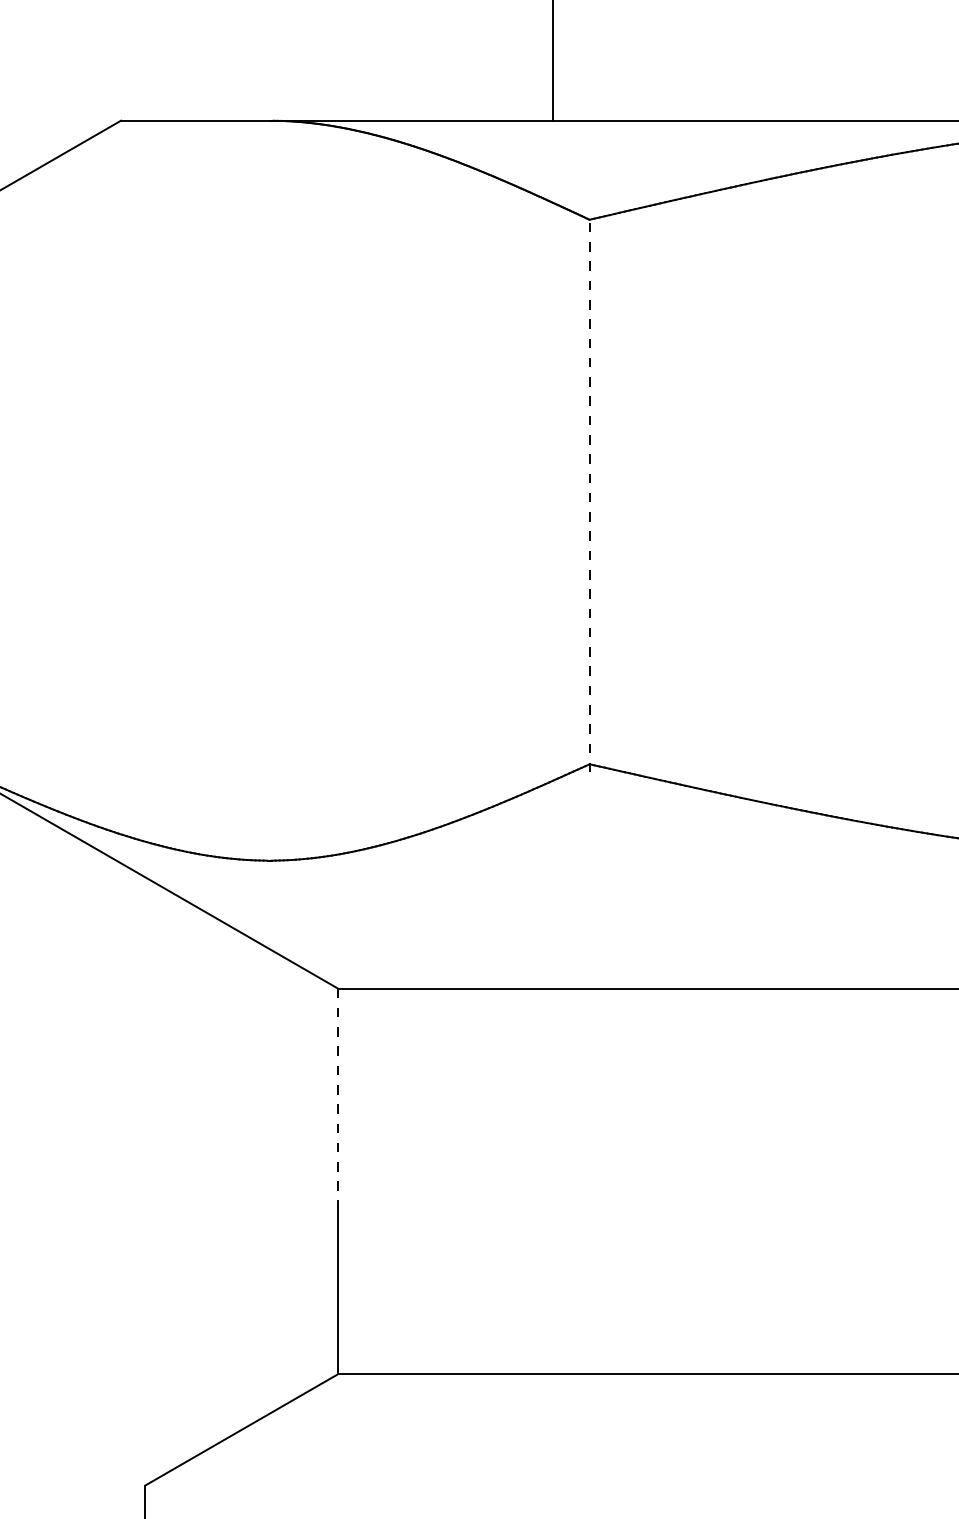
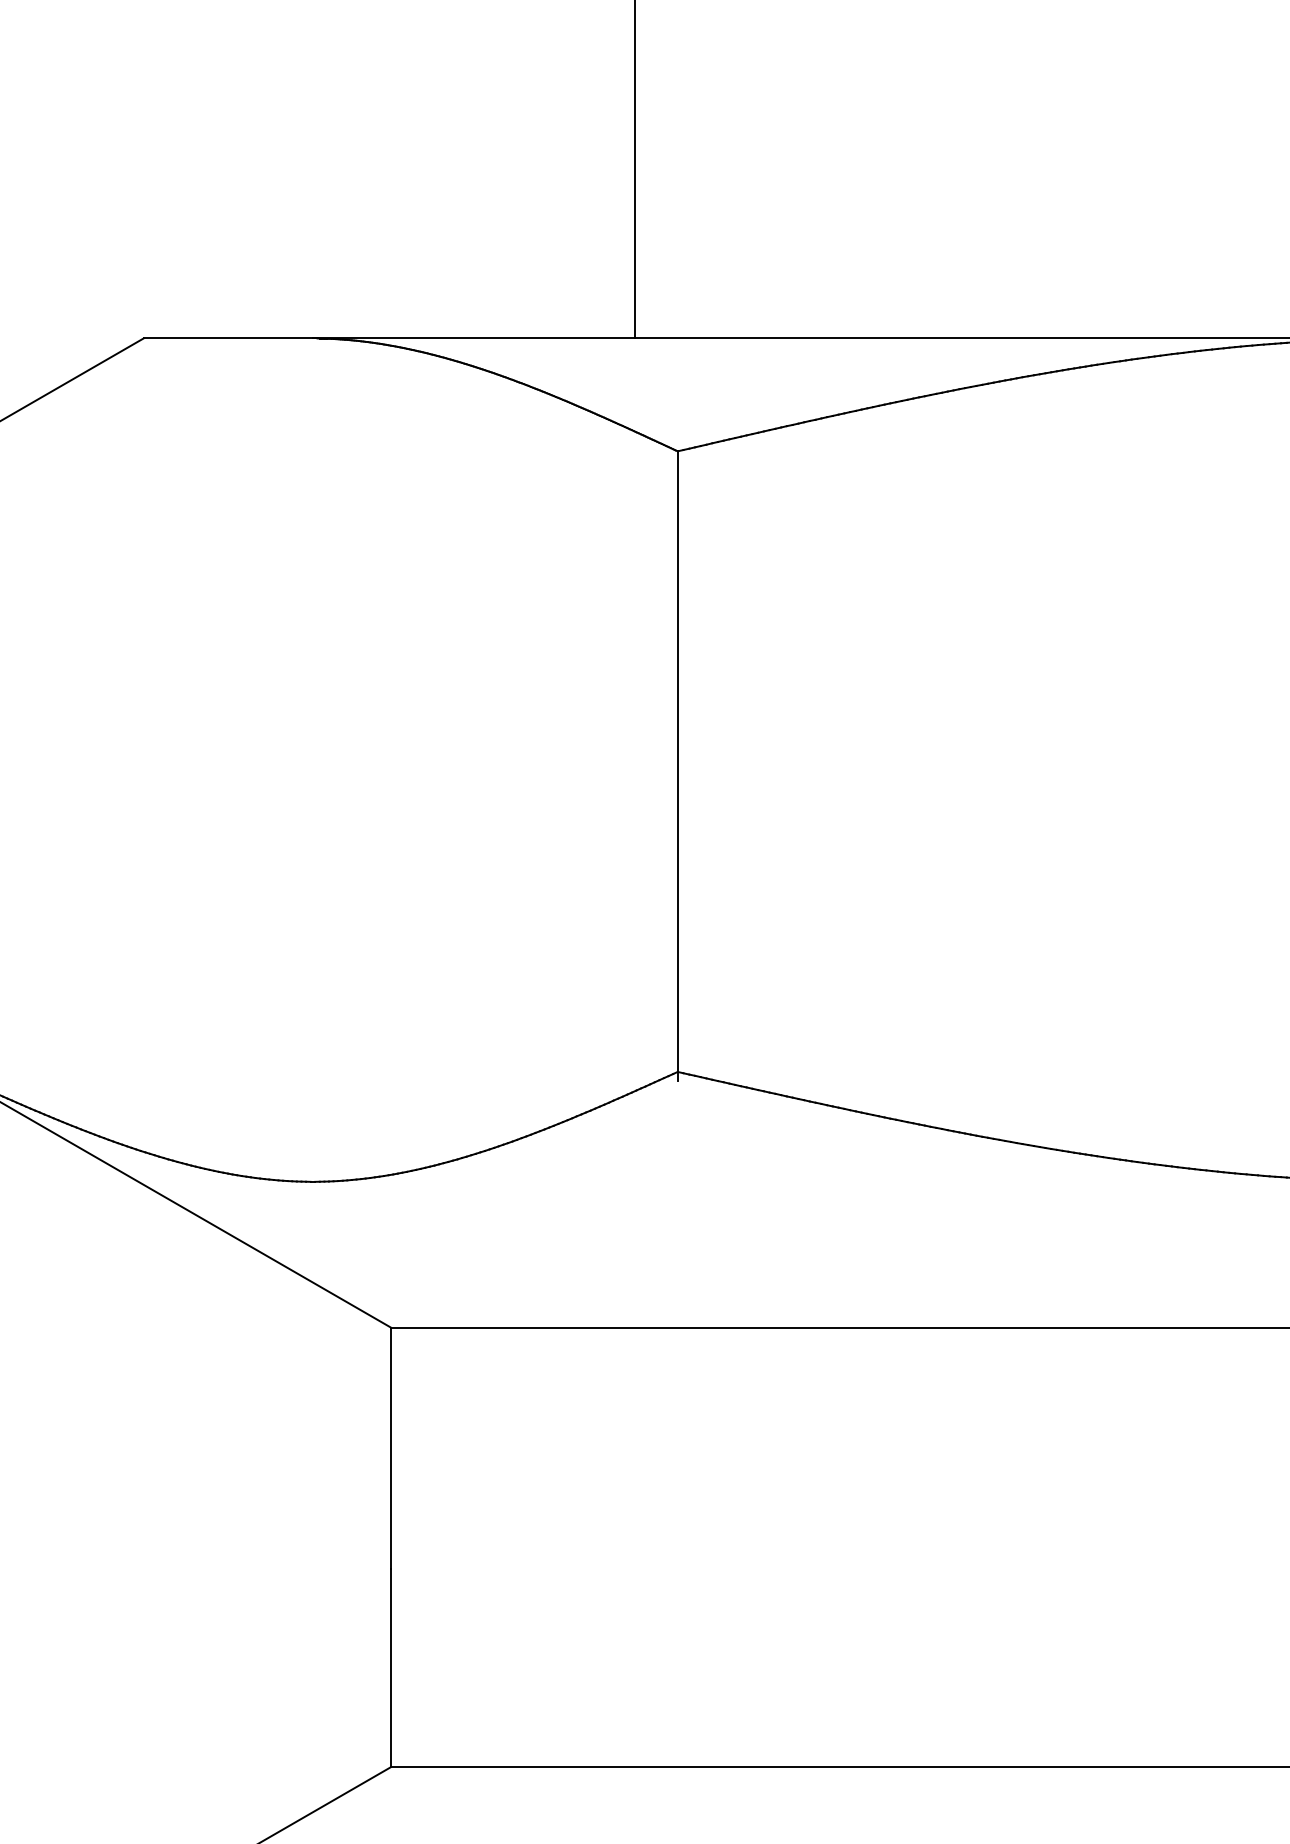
line: (589, 496) -> (677, 766), dashed -> solid
line: (337, 1094) -> (390, 1448), dashed -> solid

